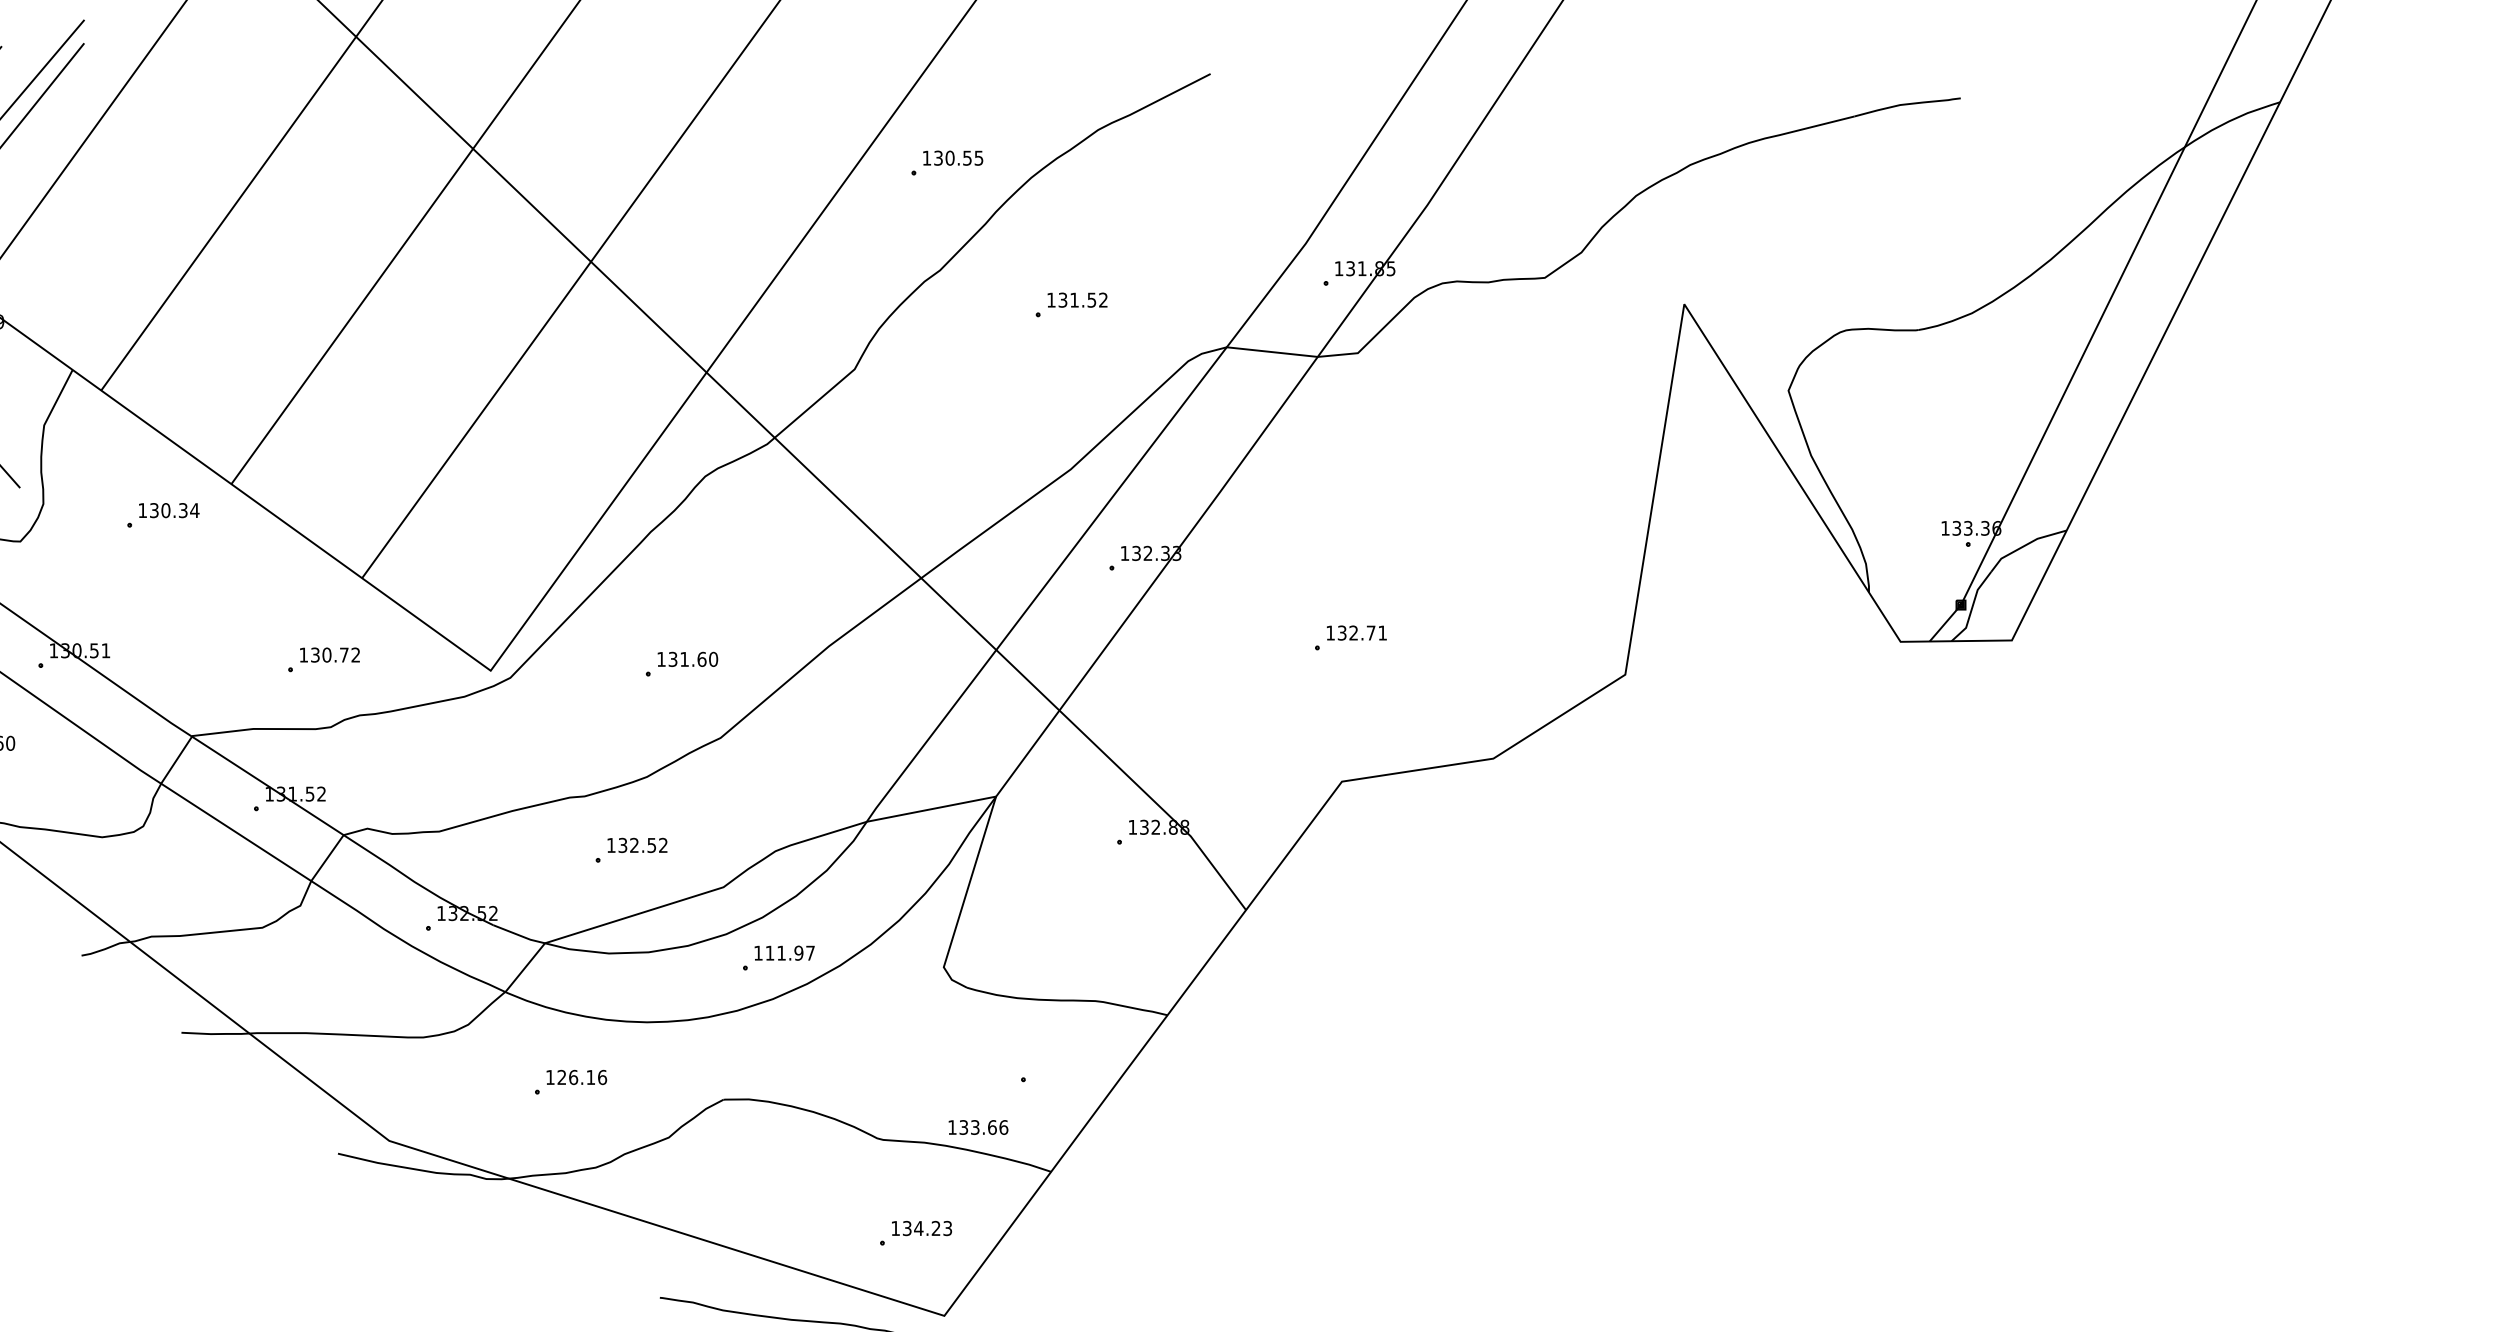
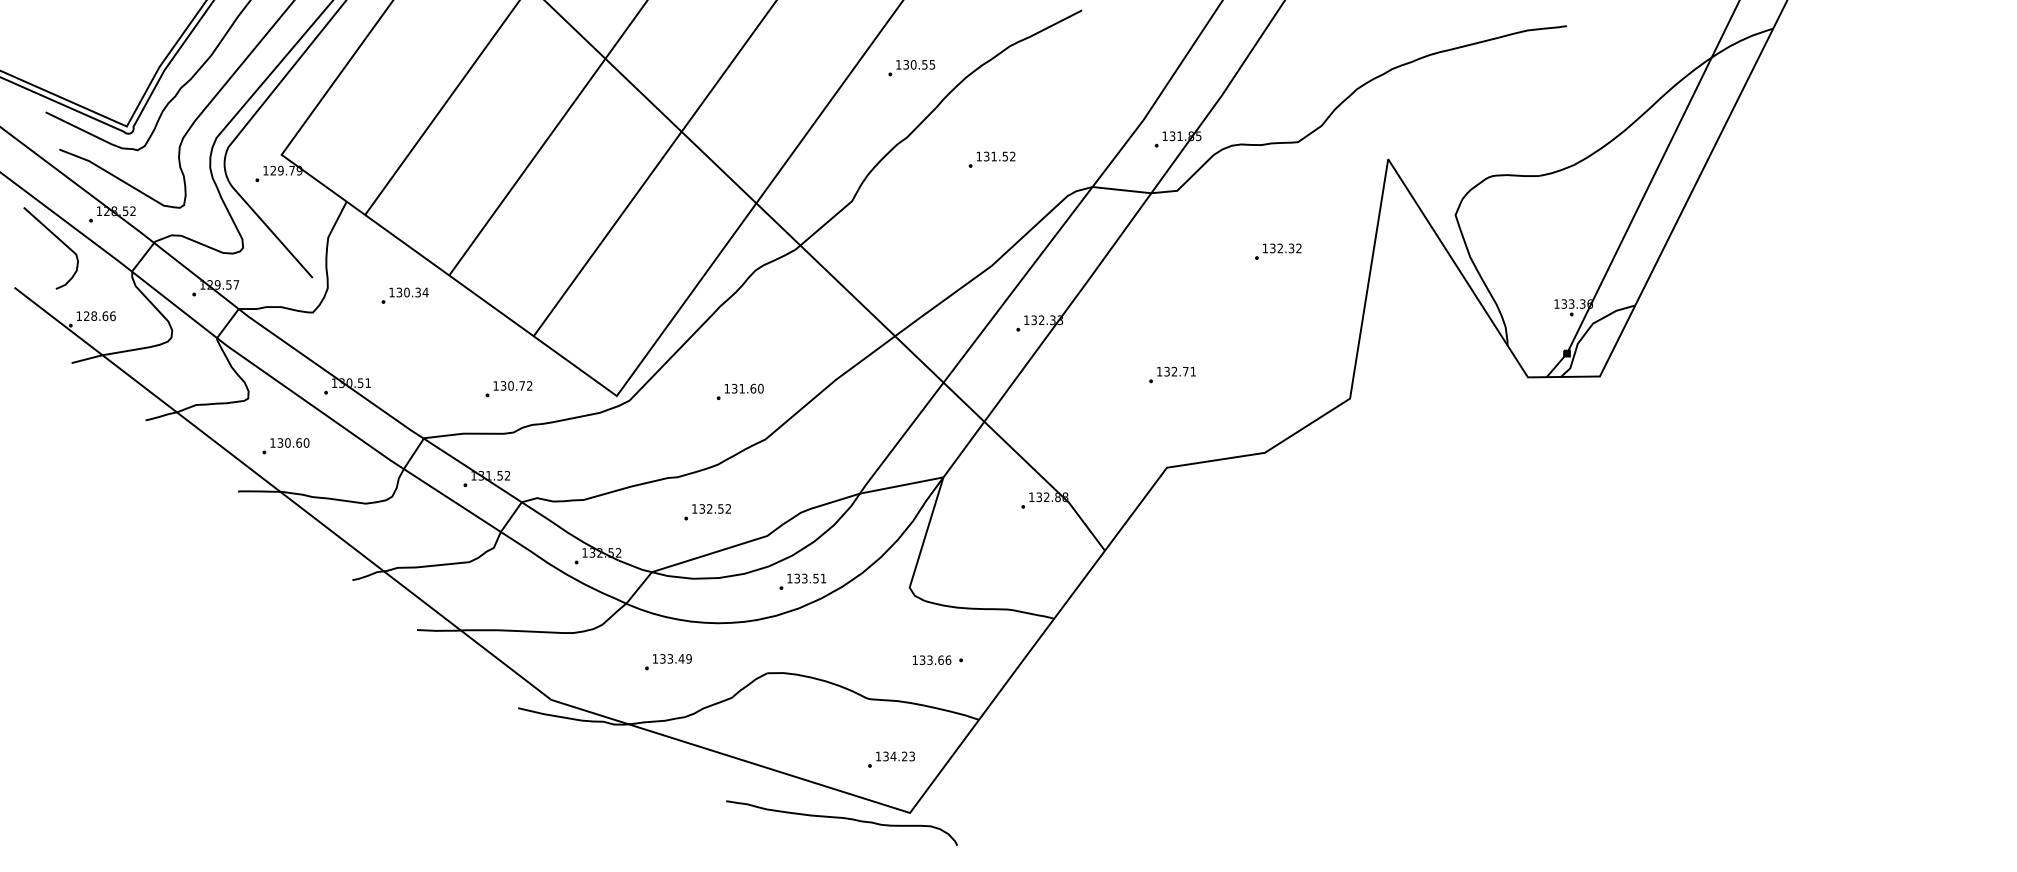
part: (1514, 447) -> (1278, 251), added
text: (790, 953) -> (810, 578), 111.97 -> 133.51
text: (581, 1076) -> (675, 658), 126.16 -> 133.49
text: (977, 1126) -> (931, 659), moved

